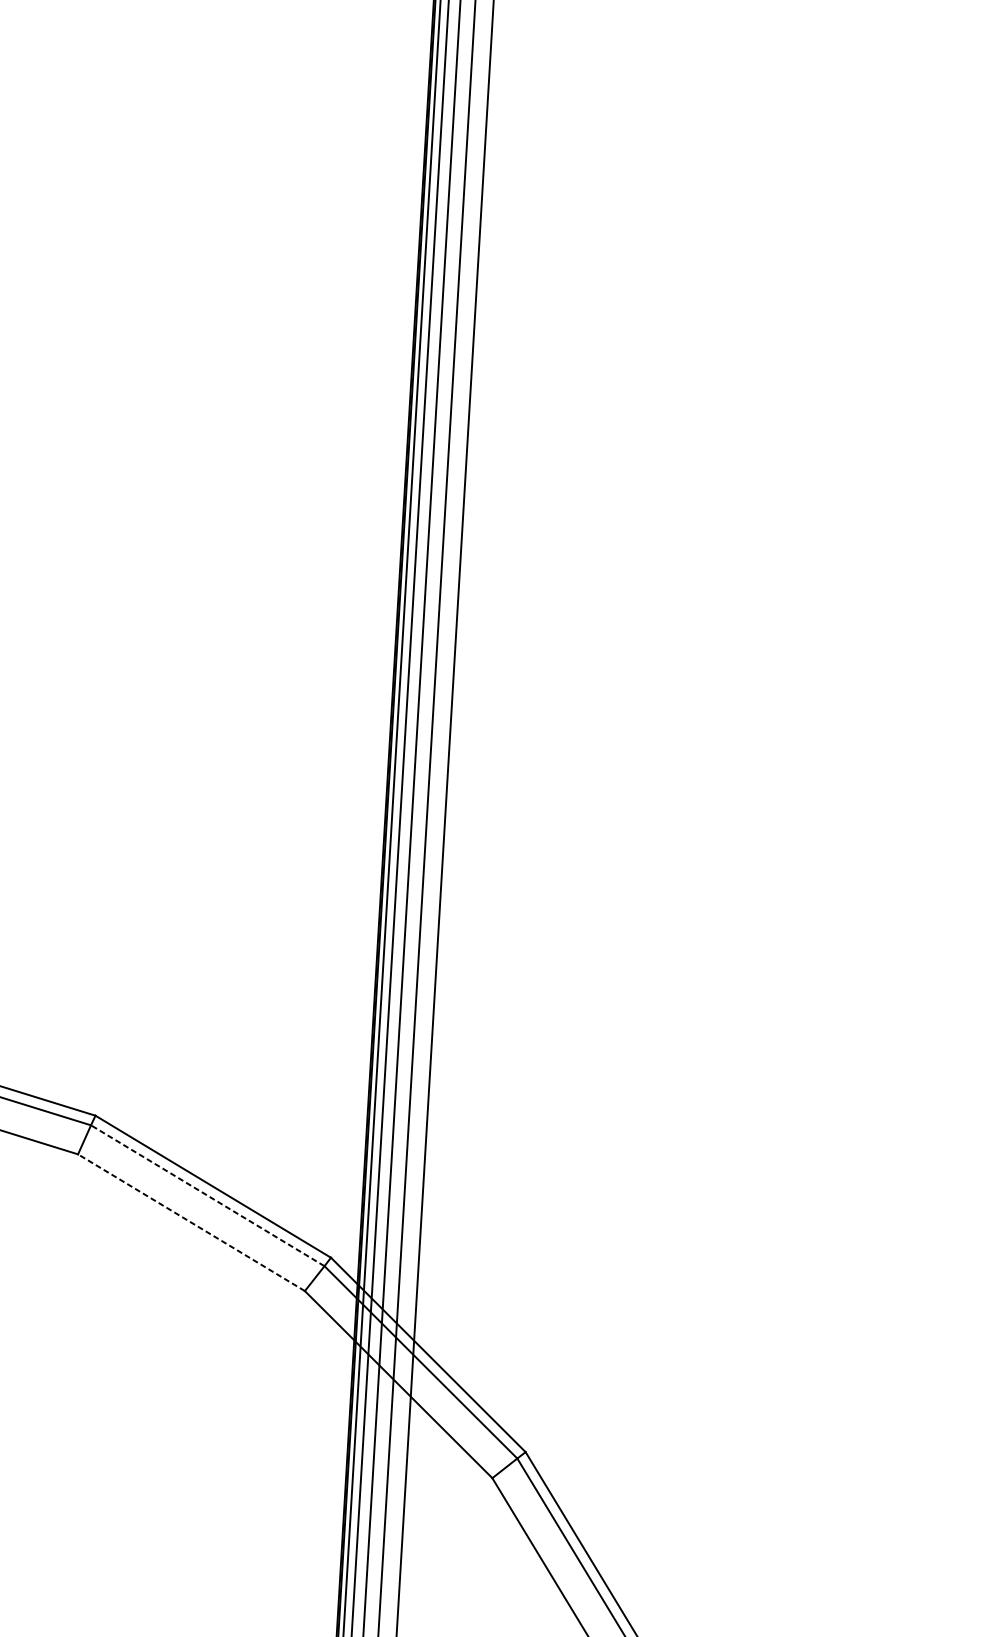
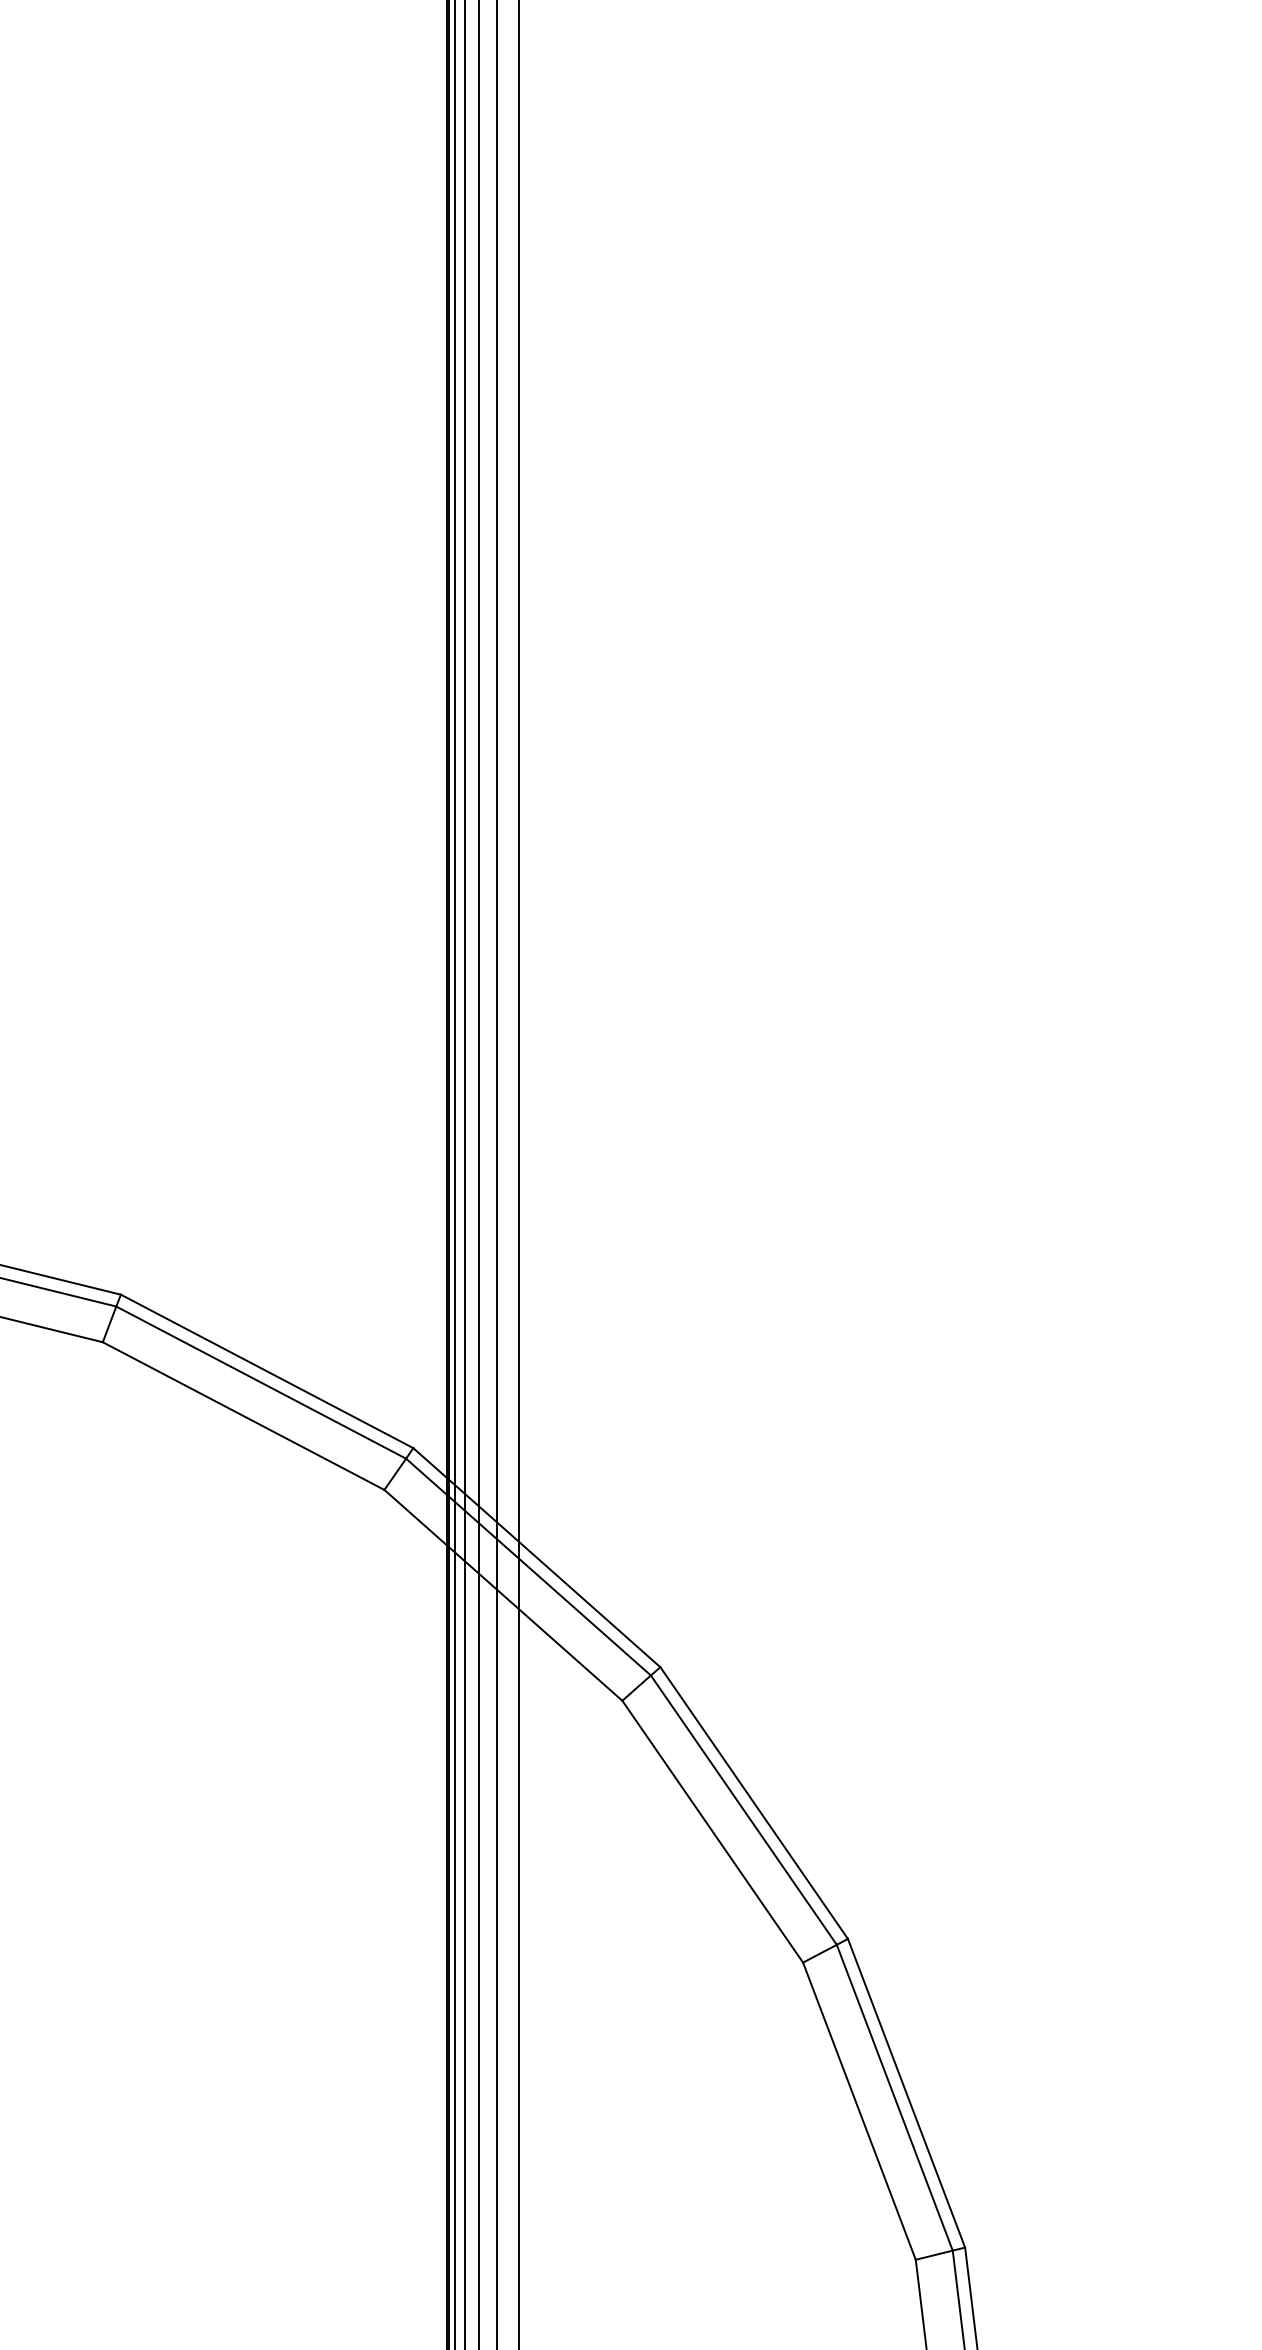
line: (208, 1195) -> (261, 1382), dashed -> solid
line: (191, 1223) -> (243, 1416), dashed -> solid

